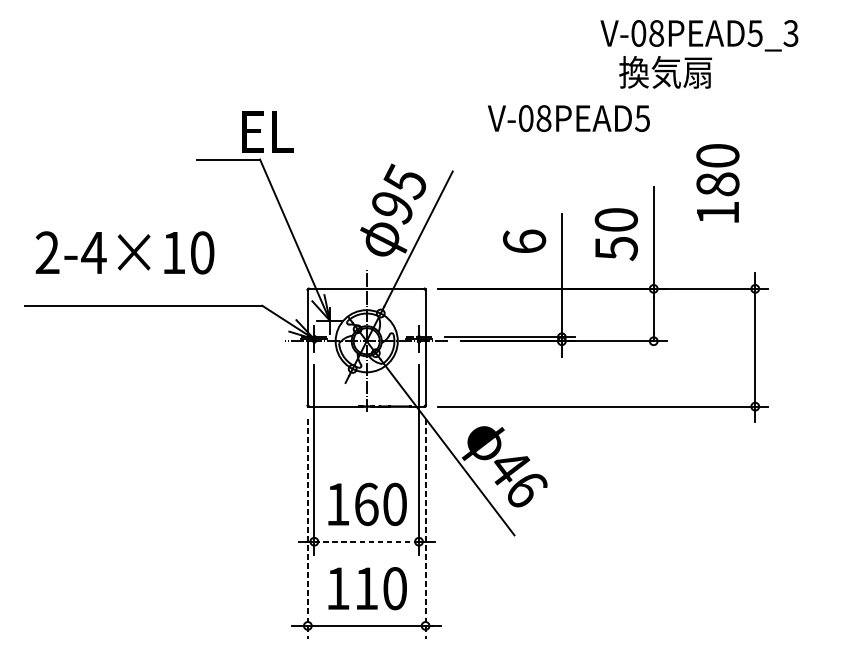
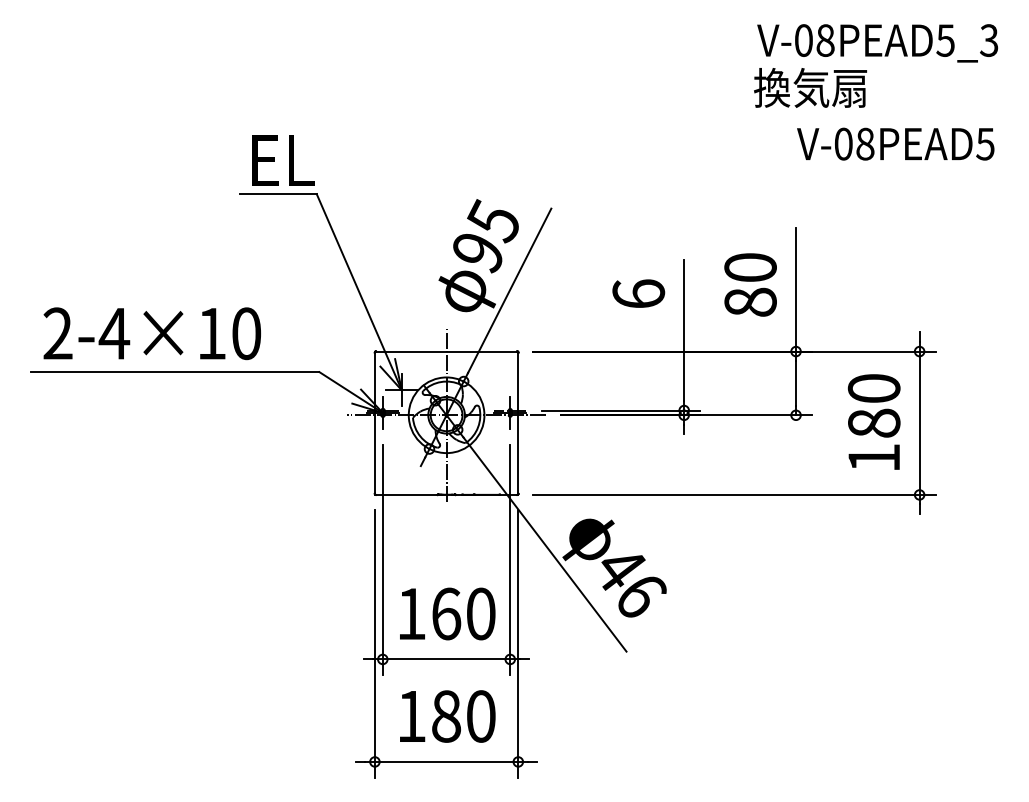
text: (699, 35) -> (877, 43), moved
text: (568, 118) -> (895, 143), moved
text: (268, 131) -> (283, 160), moved
text: (717, 182) -> (873, 421), moved
text: (616, 248) -> (750, 302), 50 -> 80
text: (124, 252) -> (151, 333), moved
line: (307, 529) -> (374, 644), dashed -> solid
line: (425, 529) -> (518, 644), dashed -> solid
line: (366, 541) -> (446, 659), dashed -> solid
text: (366, 588) -> (446, 716), 110 -> 180

